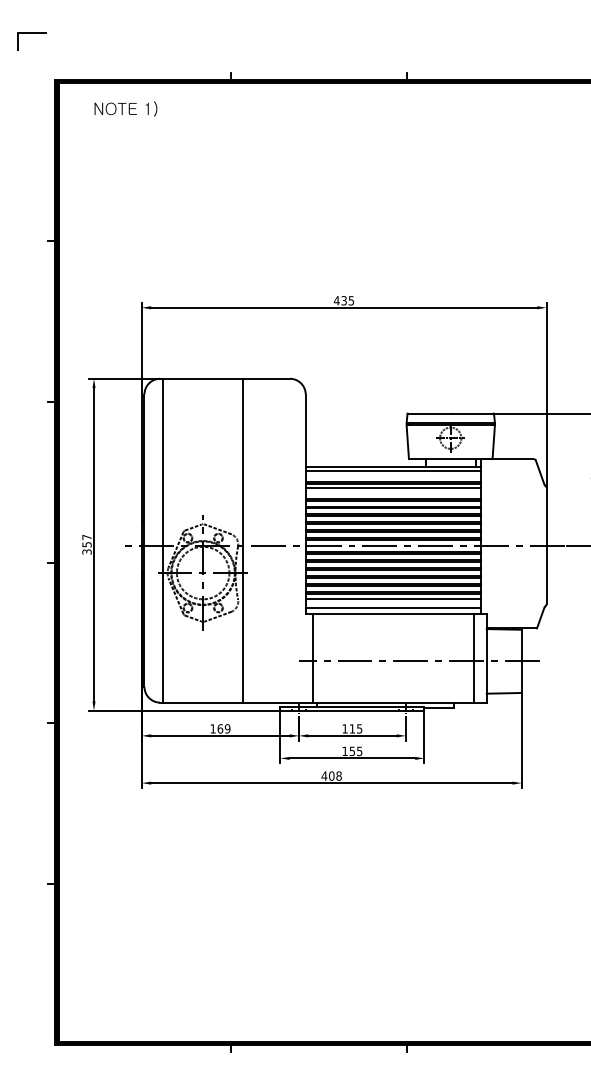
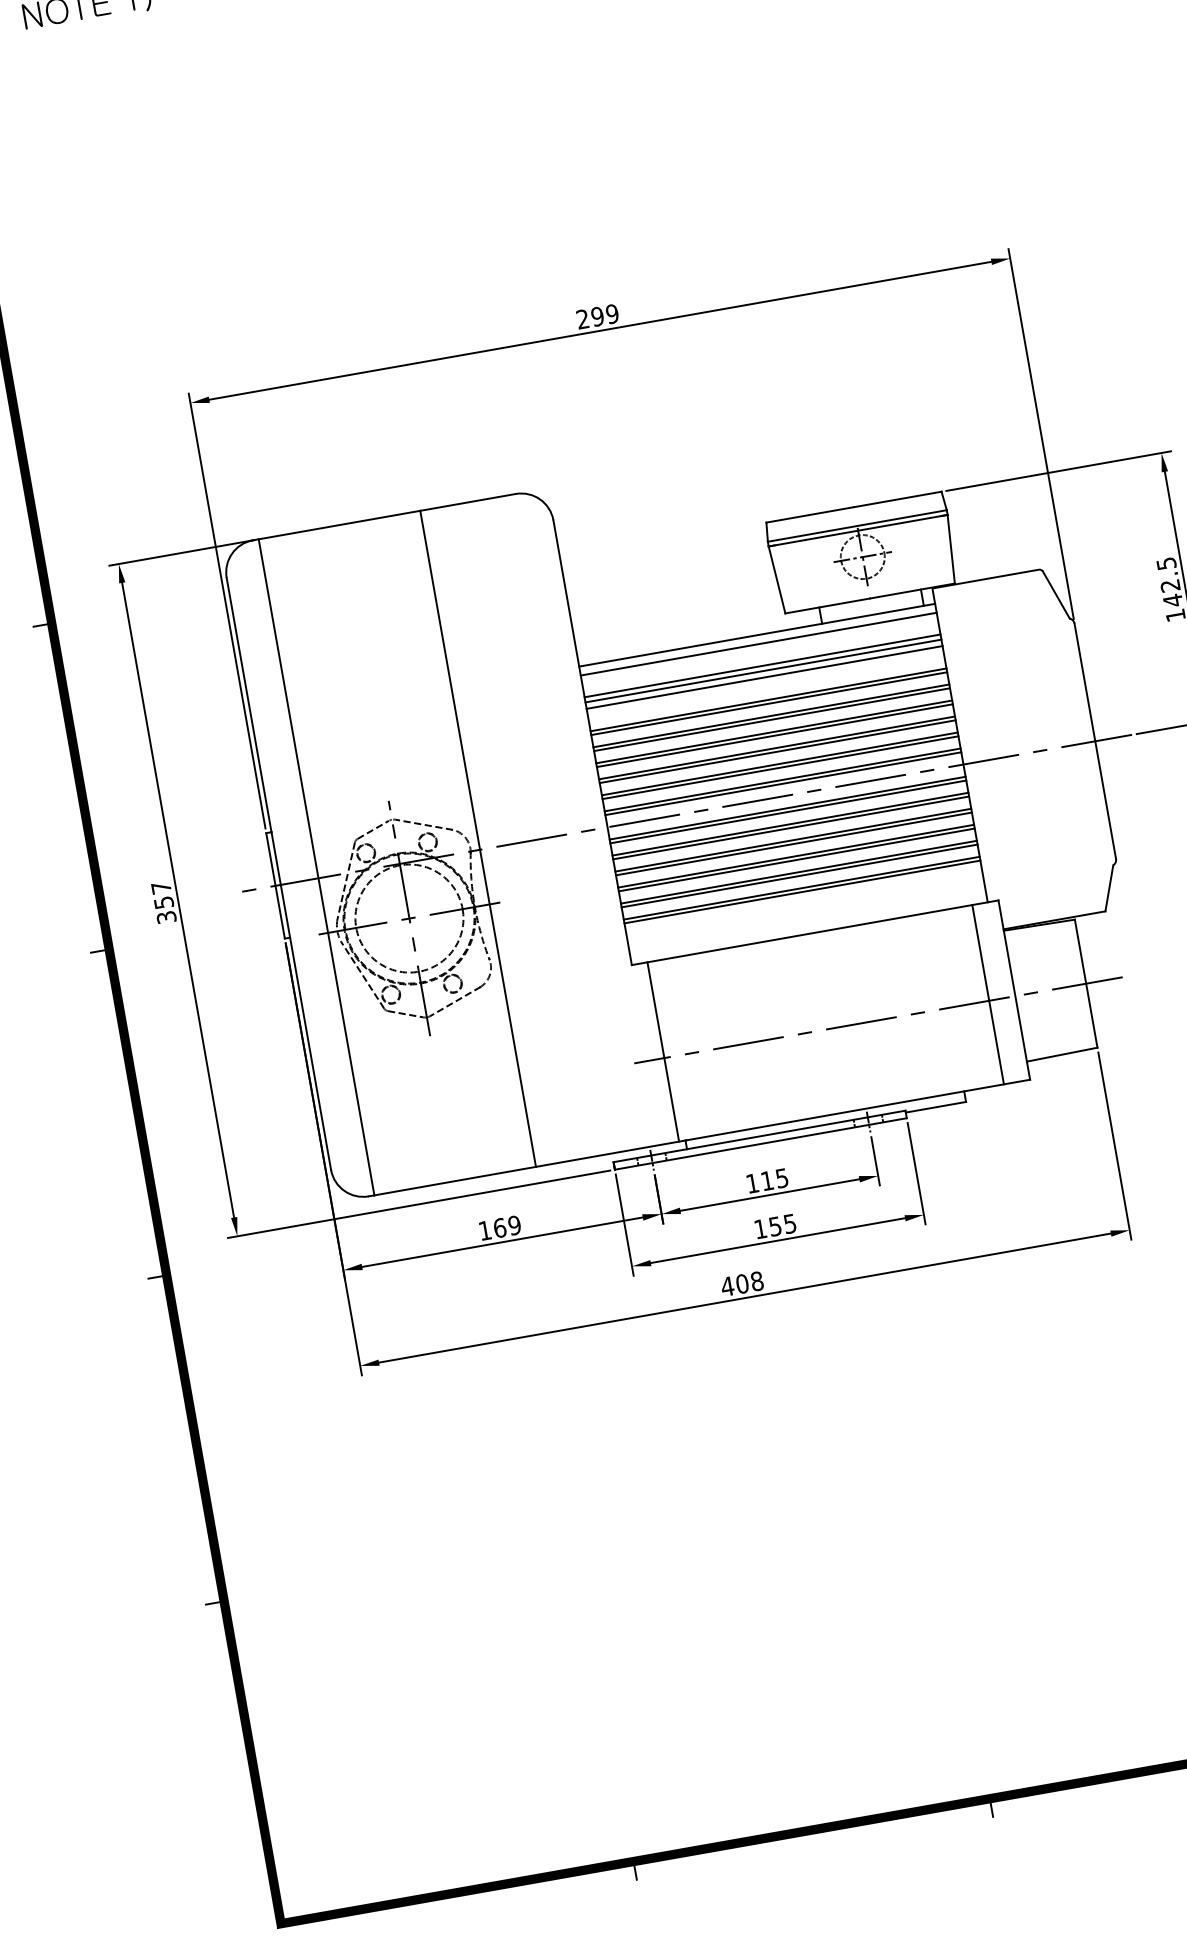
text: (343, 300) -> (596, 316), 435 -> 299
line: (393, 599) -> (804, 904), removed
line: (393, 607) -> (807, 920), removed

